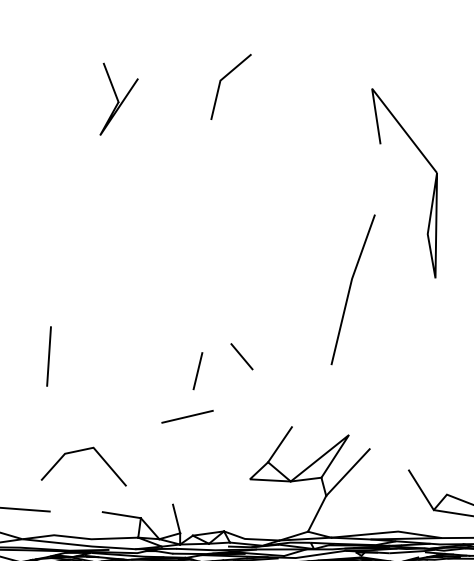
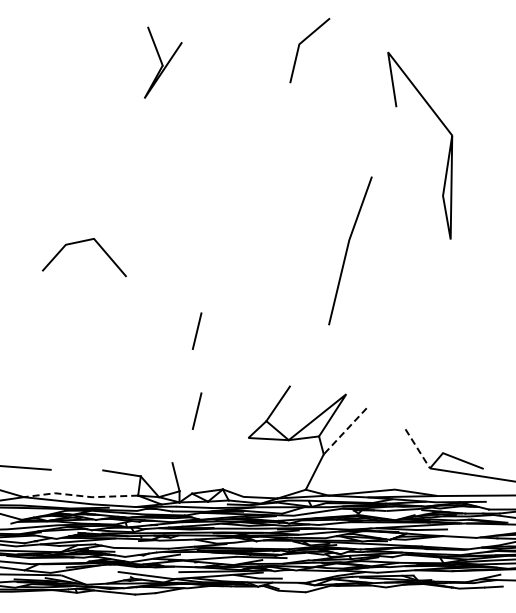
line: (224, 78) -> (303, 42), moved
part: (119, 99) -> (163, 62), moved
part: (433, 189) -> (448, 151), moved
line: (48, 356) -> (49, 316), removed
line: (241, 356) -> (240, 316), removed
line: (187, 417) -> (186, 376), removed
line: (81, 451) -> (82, 242), moved
line: (197, 451) -> (196, 410), added
line: (348, 472) -> (345, 431), solid -> dashed
line: (422, 490) -> (418, 449), solid -> dashed
line: (79, 537) -> (80, 495), solid -> dashed

